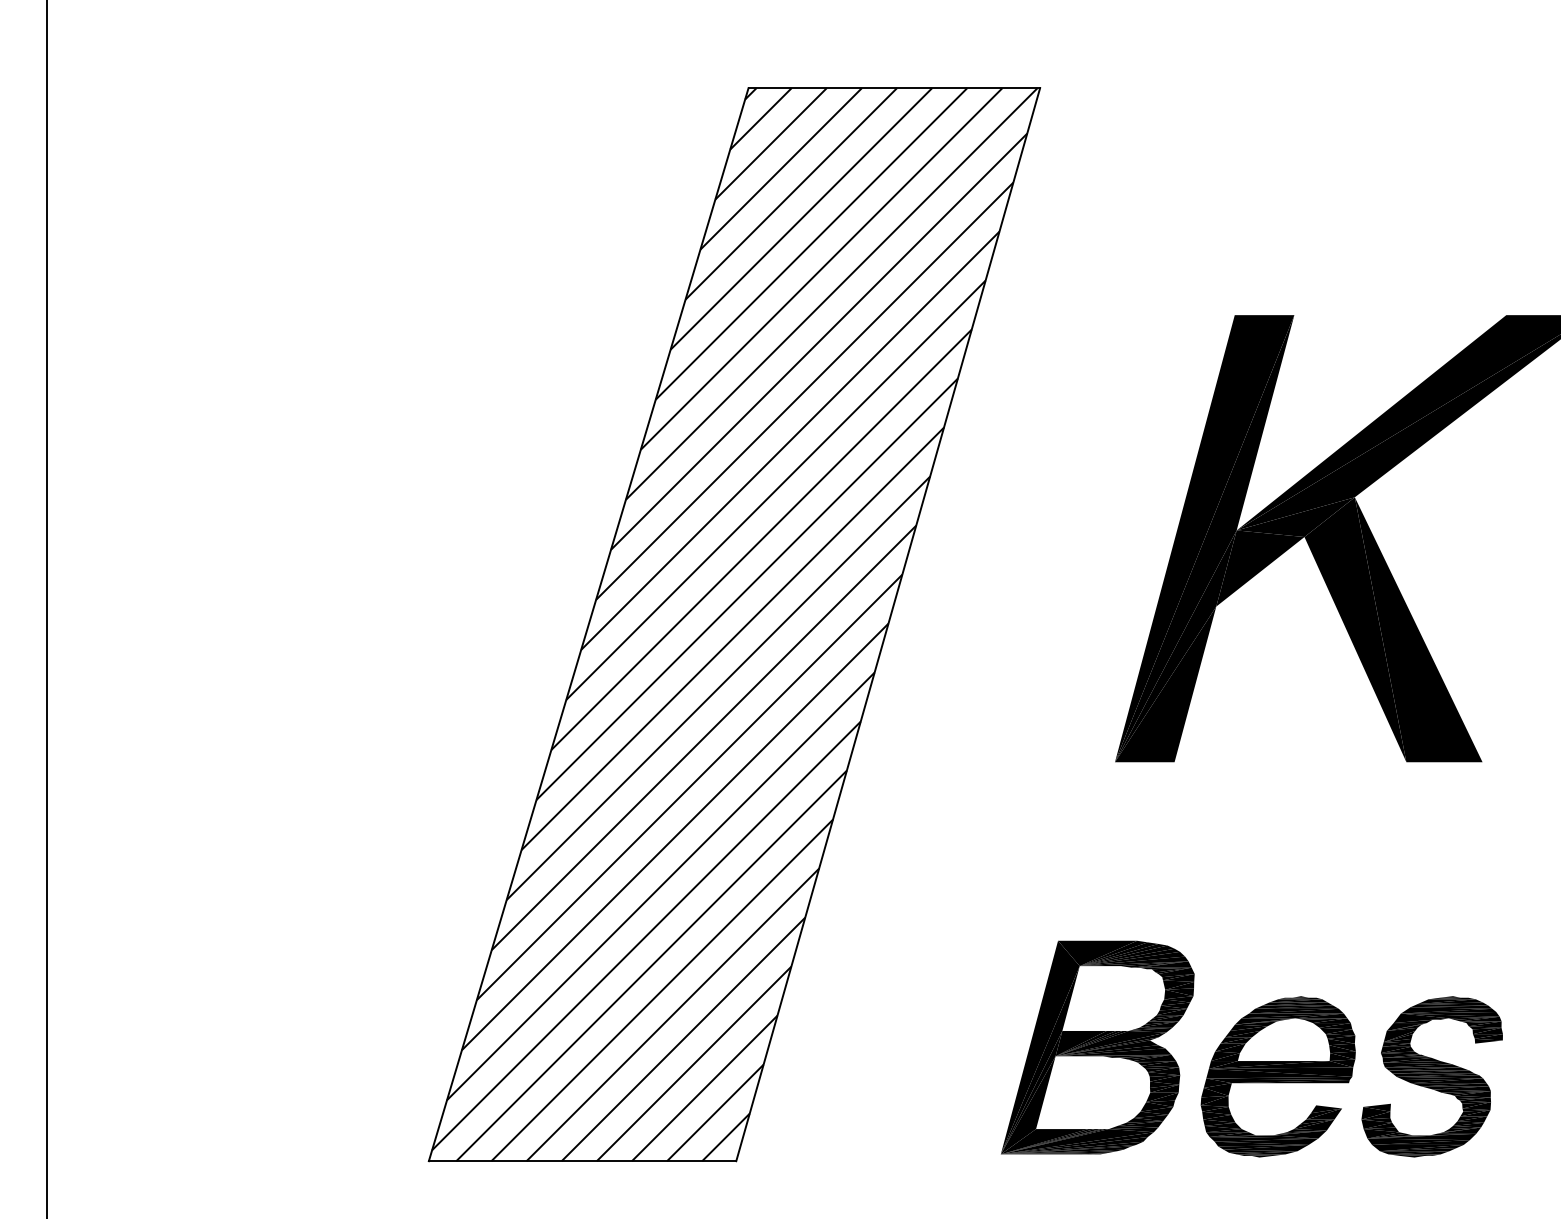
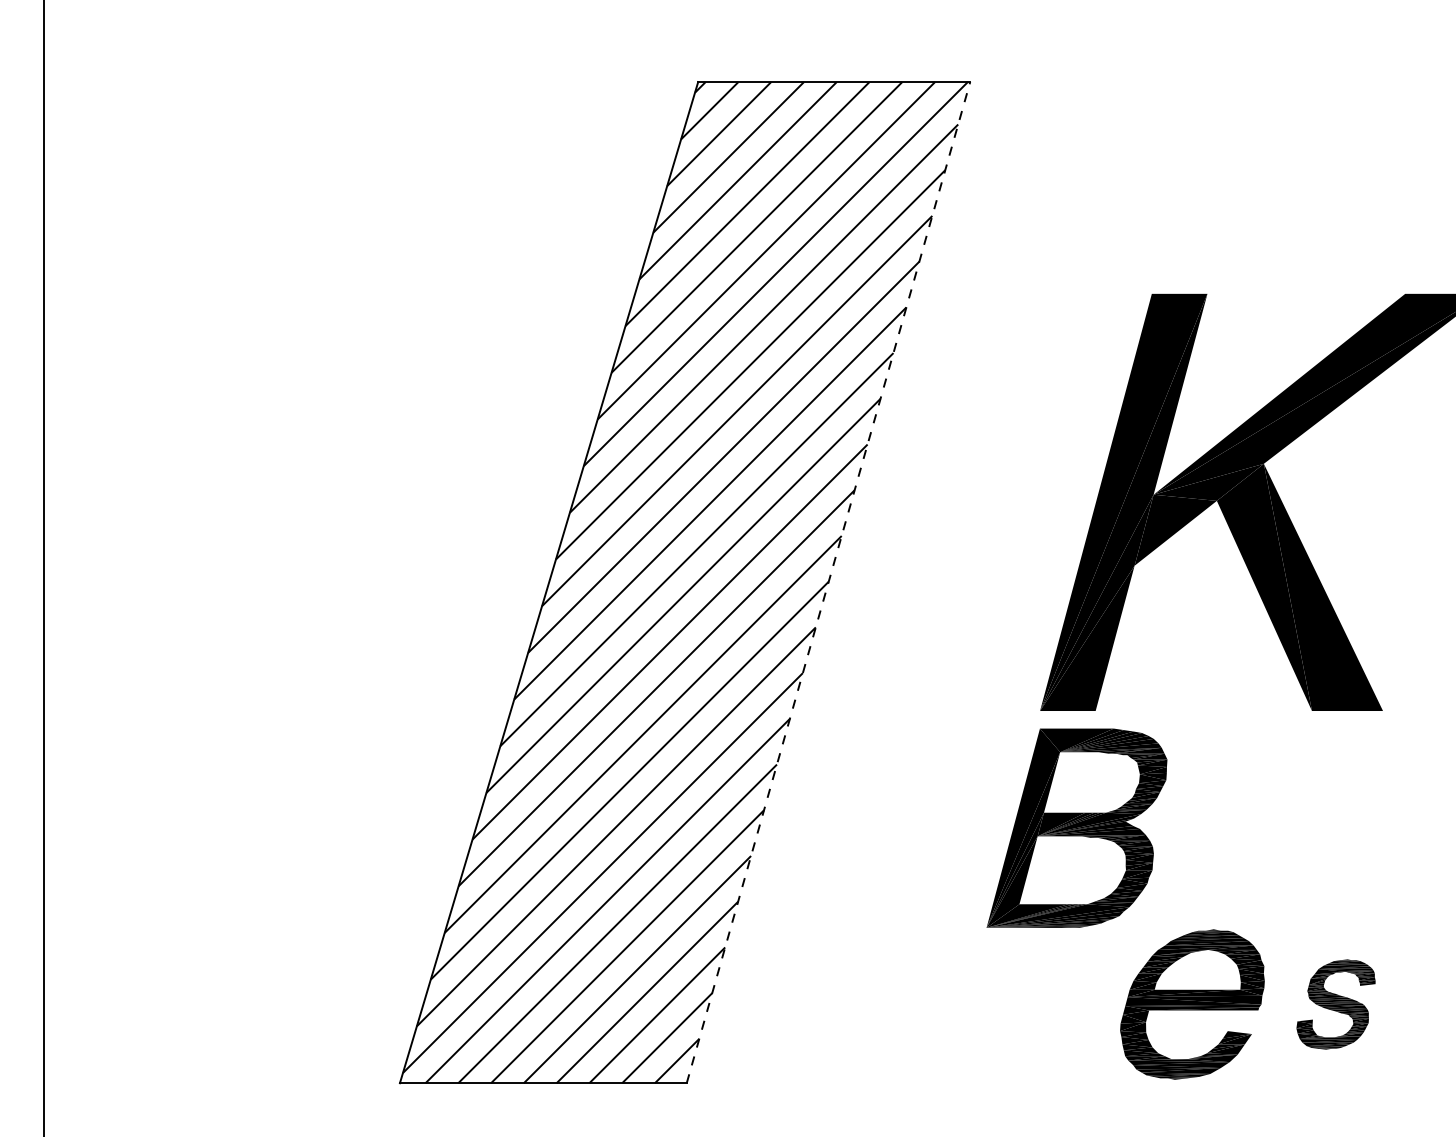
line: (888, 624) -> (828, 582), solid -> dashed
part: (1097, 1046) -> (1076, 827), moved
part: (1431, 1076) -> (1335, 1004), size x0.6

